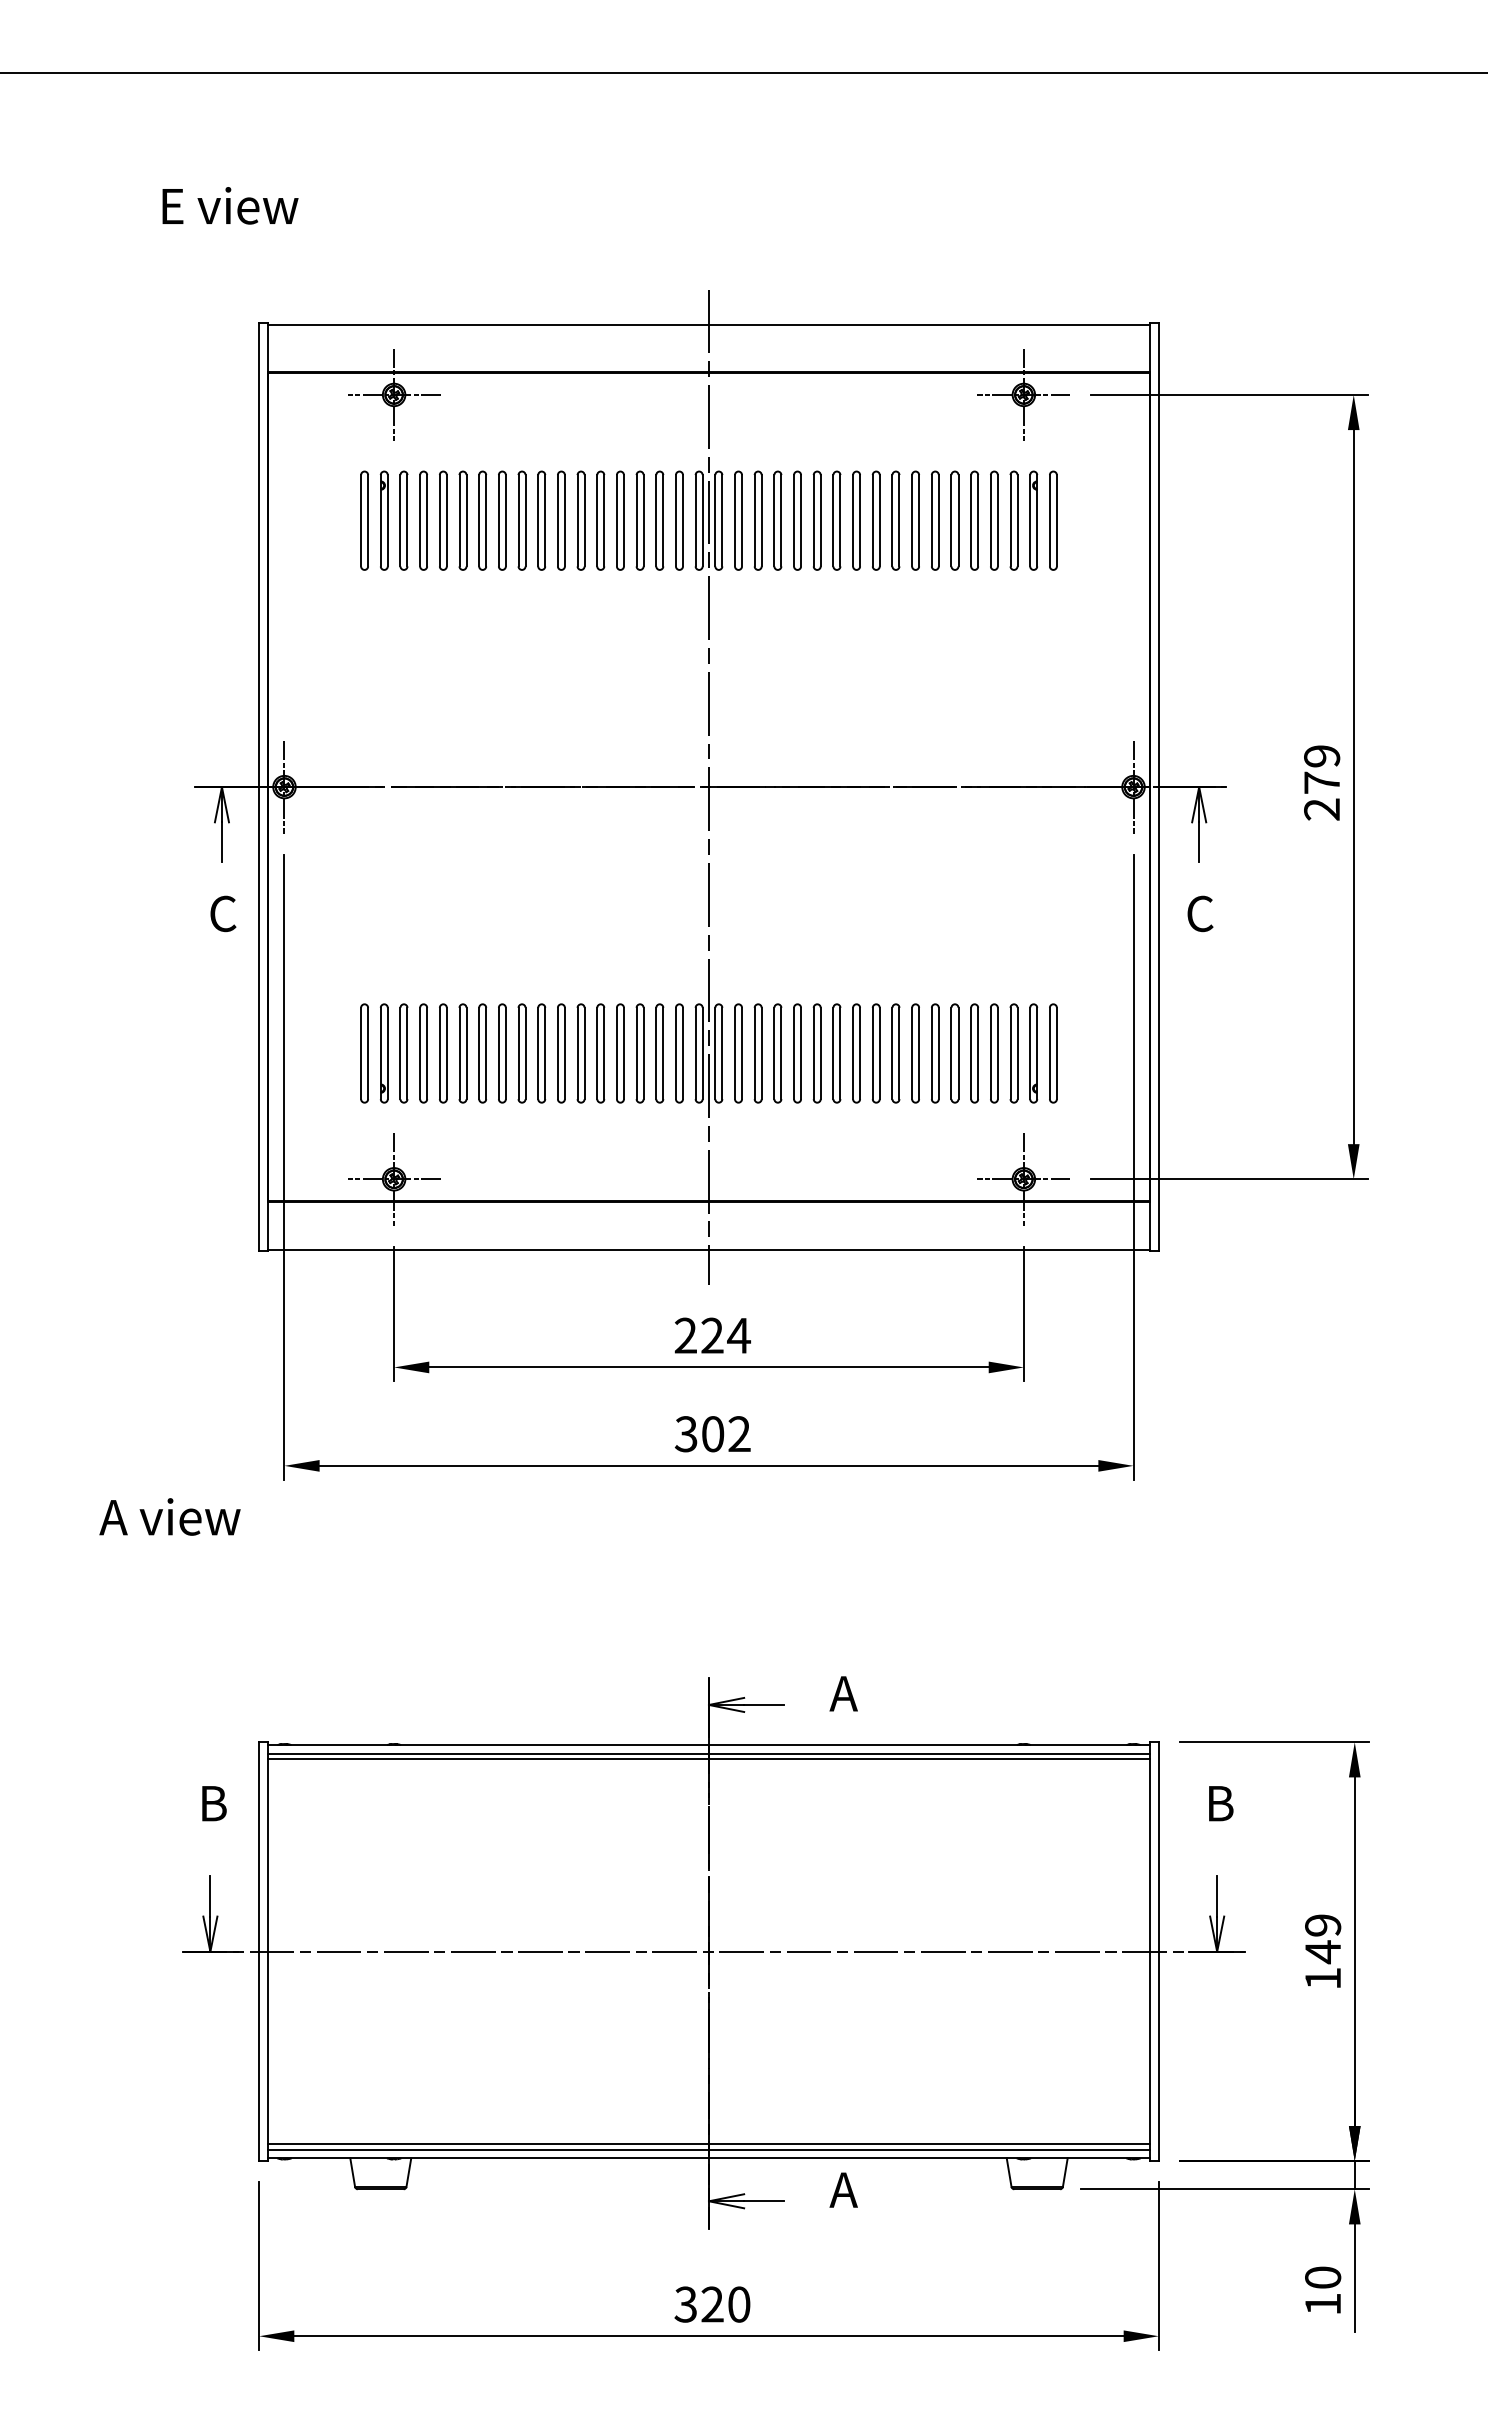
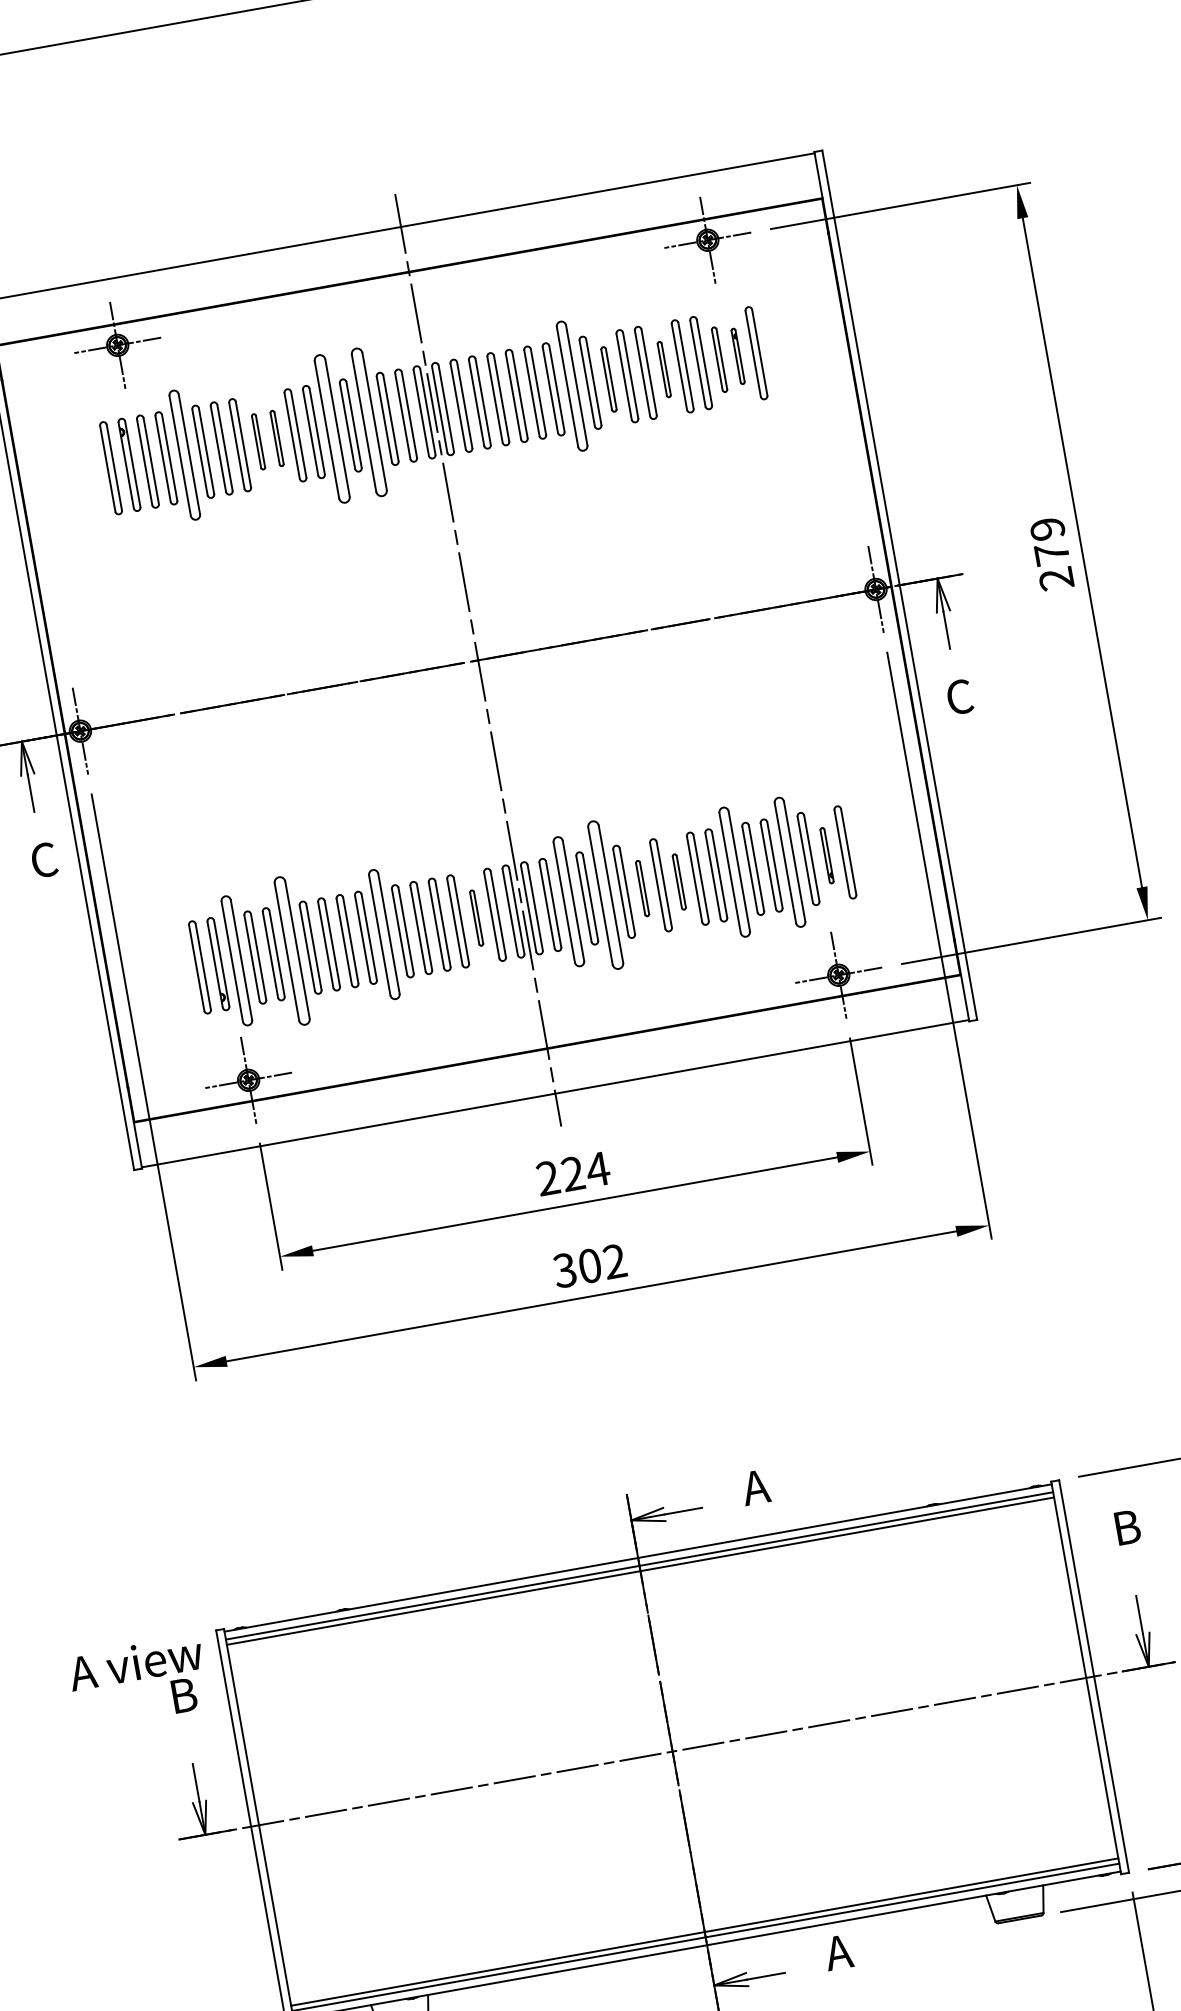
part: (443, 520) -> (184, 454), size x1.4
part: (521, 520) -> (258, 441), size x0.6
part: (541, 520) -> (276, 438), size x0.6
part: (600, 520) -> (332, 428), size x1.6
part: (639, 520) -> (368, 422), size x1.6
part: (856, 520) -> (571, 385), size x1.4
part: (895, 520) -> (608, 379), size x0.7
part: (954, 520) -> (663, 369), size x0.6
part: (1013, 520) -> (719, 359), size x0.7
part: (1033, 520) -> (737, 356), size x0.6
part: (403, 1053) -> (236, 960), size x1.4
part: (462, 1053) -> (291, 951), size x1.6
part: (561, 1053) -> (384, 934), size x1.4
part: (659, 1053) -> (476, 918), size x0.6
part: (757, 1053) -> (568, 901), size x1.4
part: (797, 1053) -> (605, 895), size x1.6
part: (836, 1053) -> (642, 888), size x0.6
part: (875, 1053) -> (678, 882), size x0.6
part: (935, 1053) -> (734, 872), size x1.4
part: (994, 1053) -> (790, 862), size x1.4
part: (1033, 1053) -> (826, 855), size x0.6
text: (169, 1516) -> (135, 1662), moved

